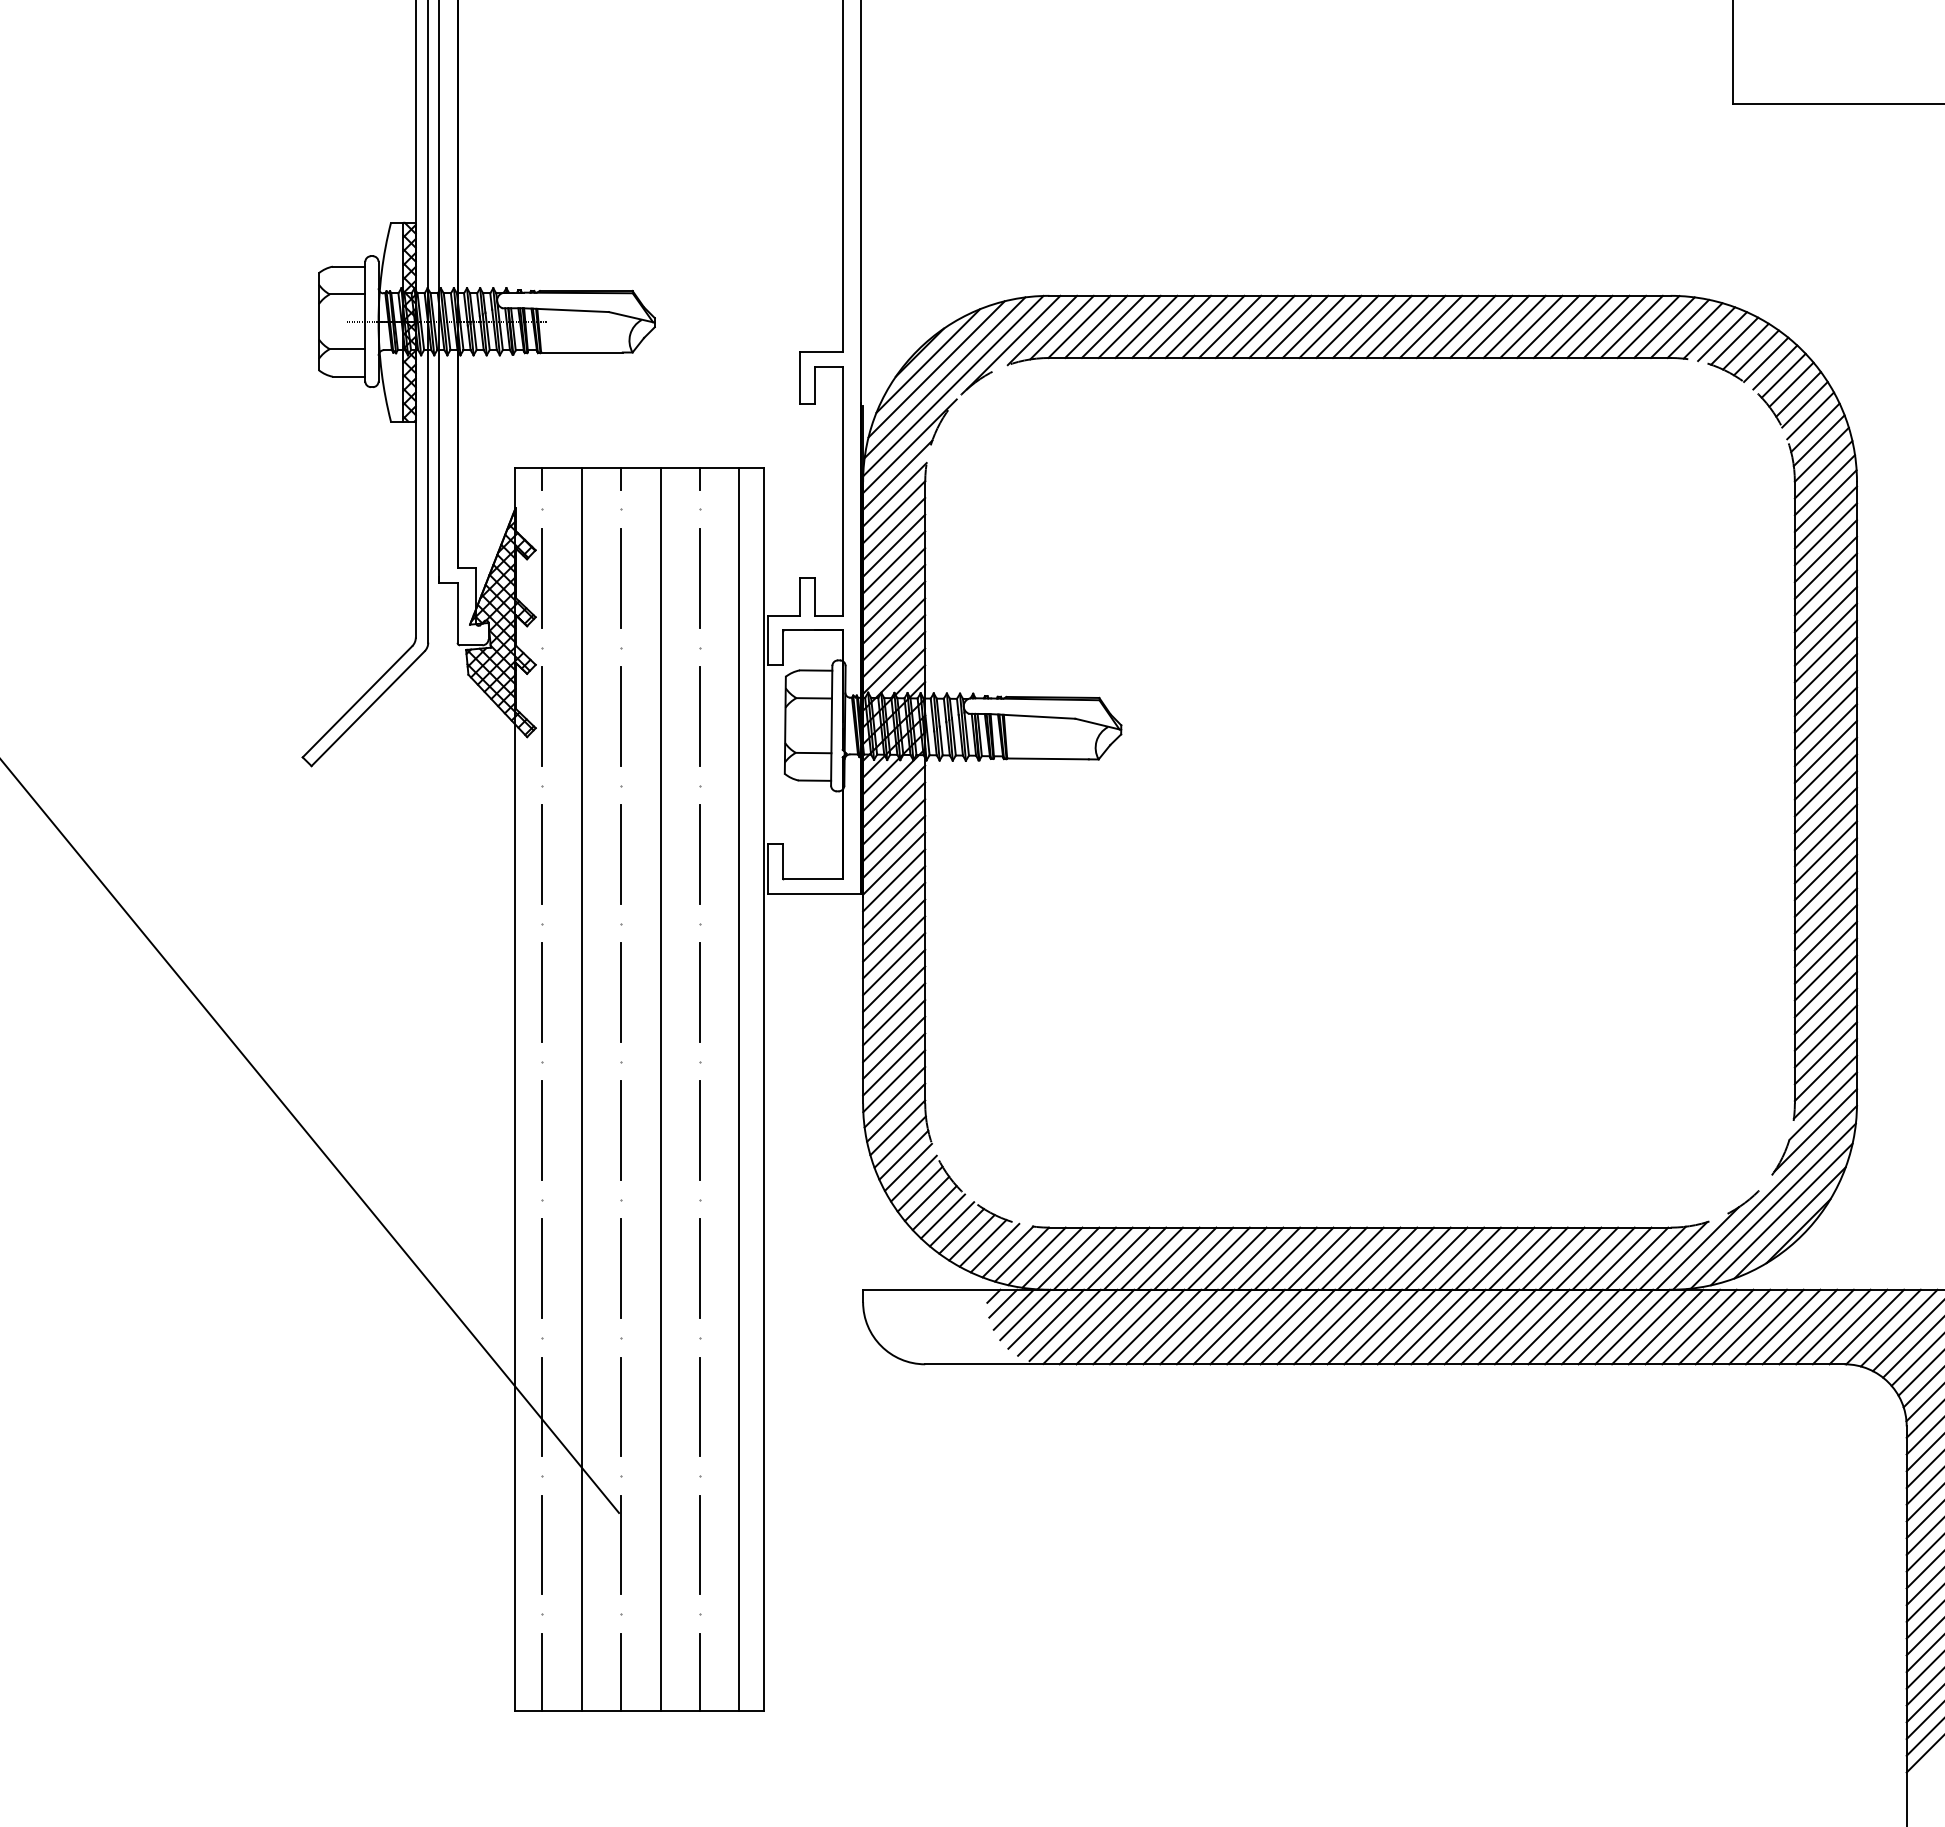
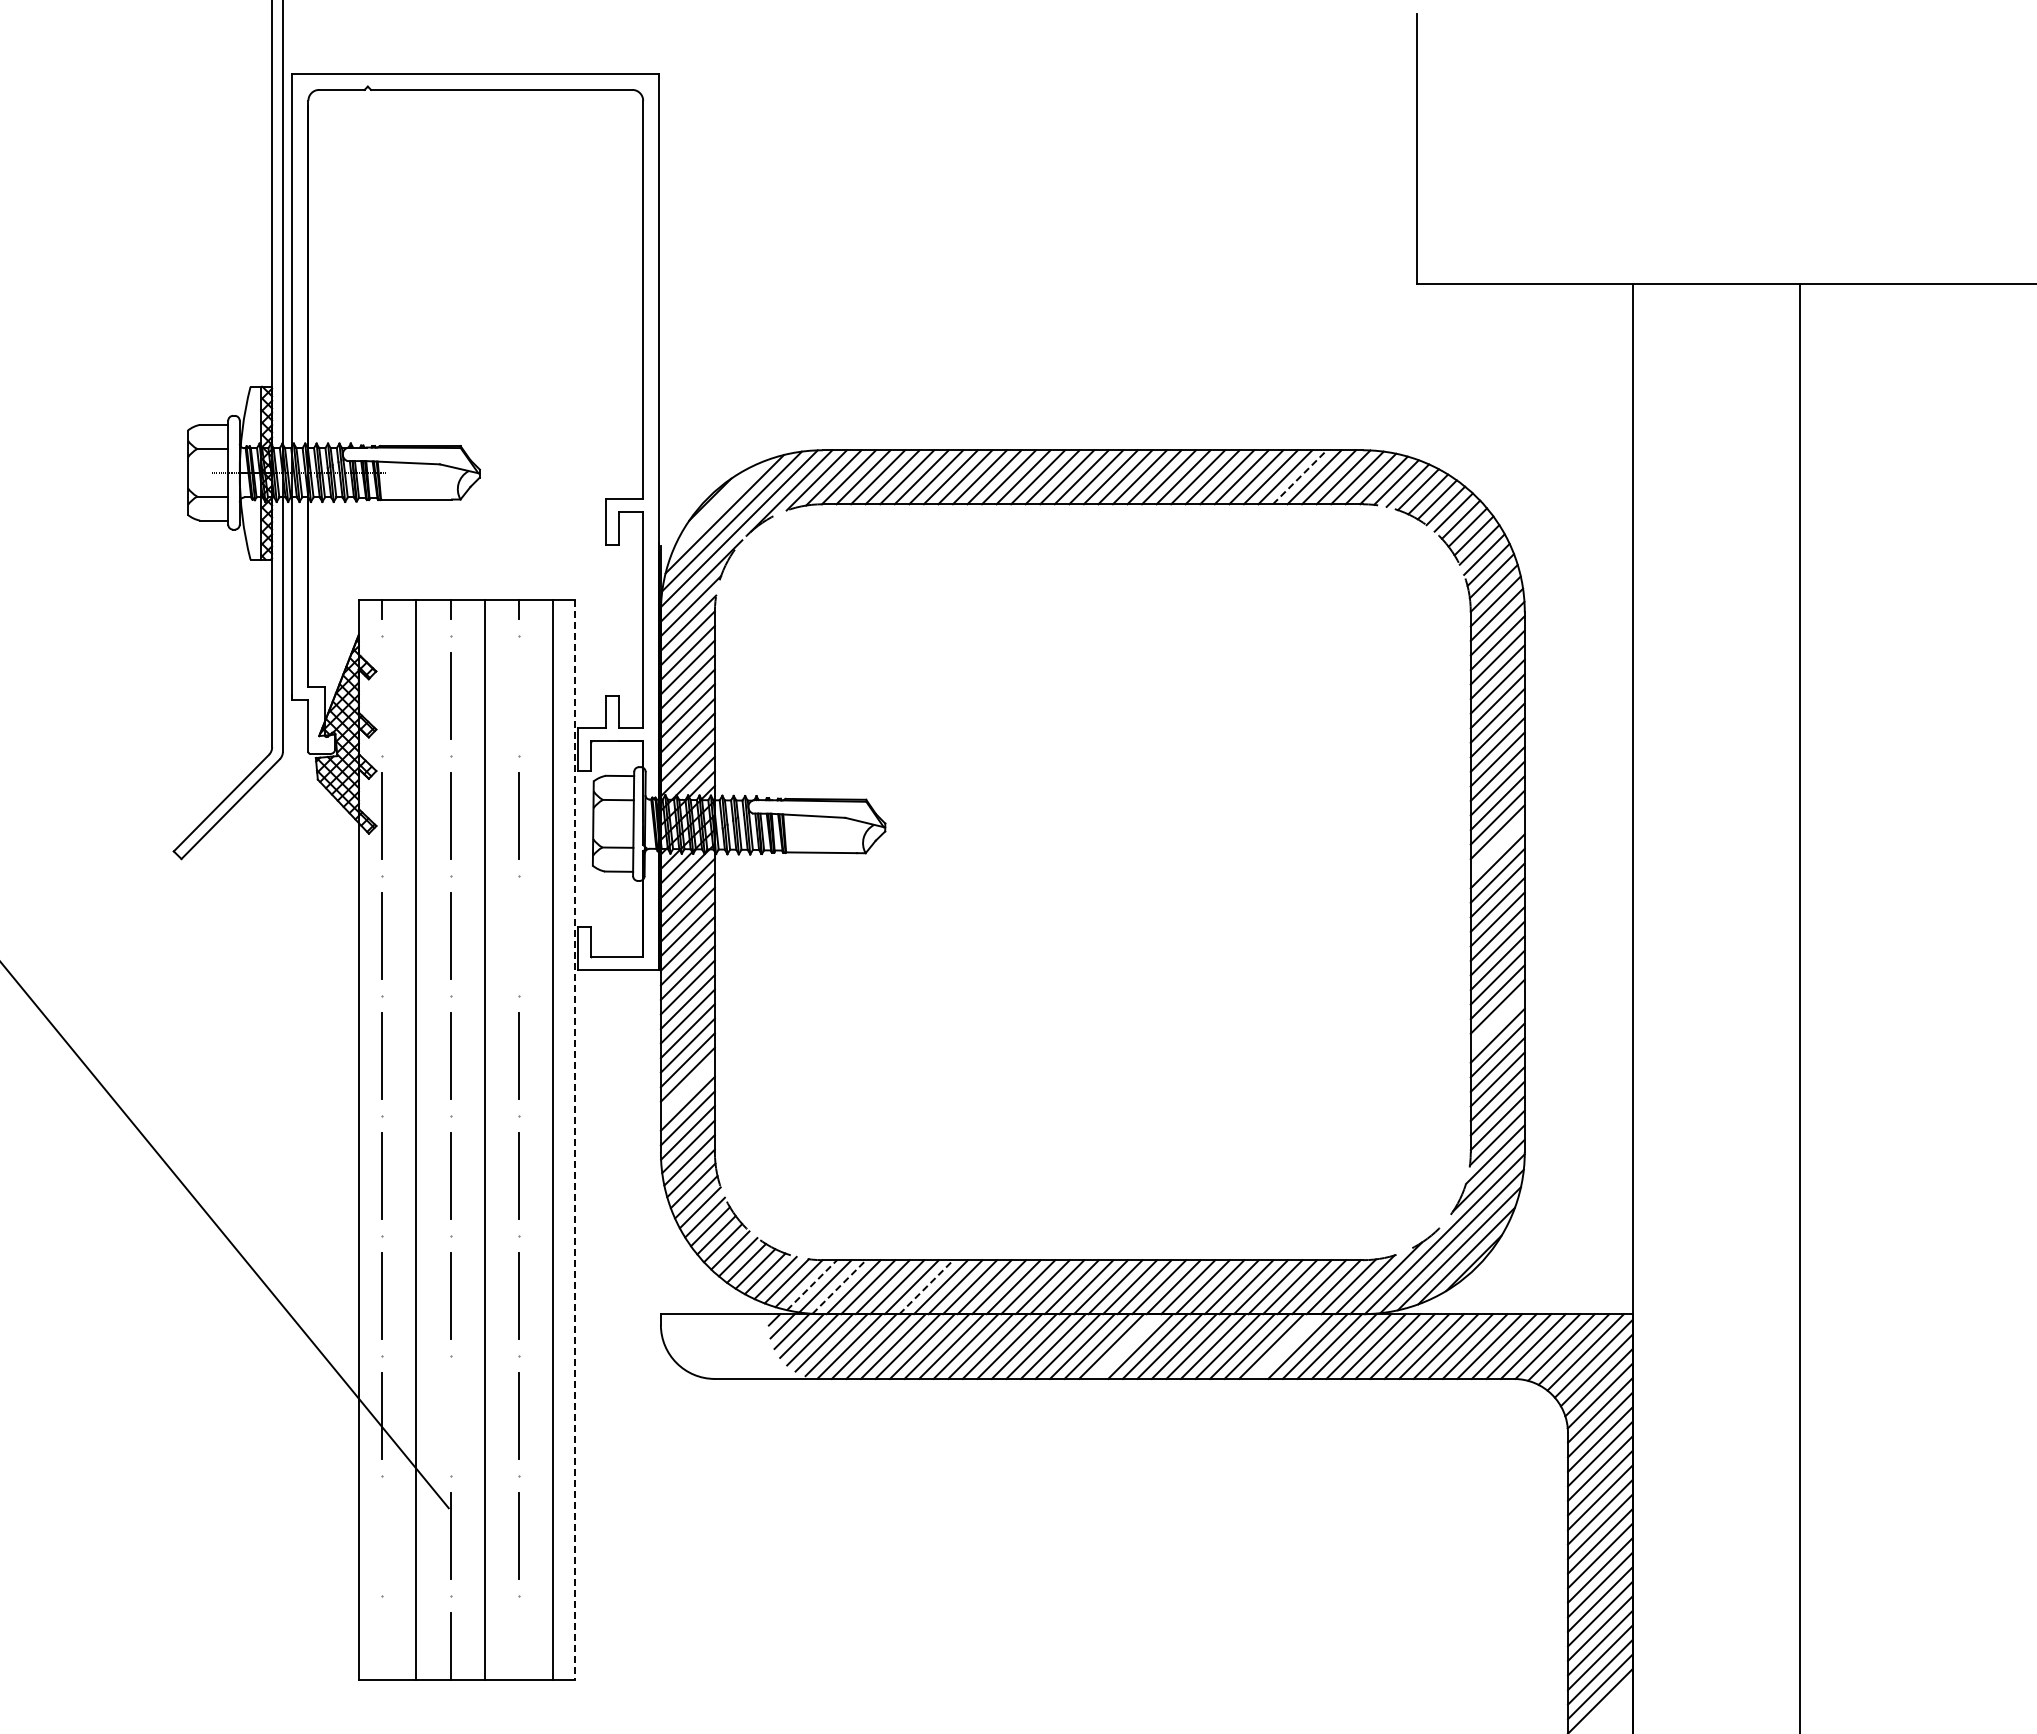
line: (1598, 326) -> (1300, 476), solid -> dashed
line: (928, 360) -> (717, 506), removed
line: (542, 577) -> (382, 695), removed
line: (700, 577) -> (519, 695), removed
line: (1825, 751) -> (1497, 846), removed
line: (699, 854) -> (518, 935), removed
line: (1825, 953) -> (1497, 1021), removed
line: (893, 1031) -> (687, 1089), removed
line: (763, 1089) -> (574, 1140), solid -> dashed
line: (1037, 1255) -> (812, 1284), solid -> dashed
line: (1168, 1257) -> (926, 1286), solid -> dashed
line: (1068, 1259) -> (839, 1287), solid -> dashed
line: (1397, 1326) -> (1125, 1346), removed
line: (1581, 1326) -> (1285, 1346), removed
line: (621, 1406) -> (450, 1415), removed
line: (541, 1544) -> (381, 1535), removed
line: (542, 1672) -> (382, 1646), removed
line: (700, 1672) -> (519, 1646), removed

